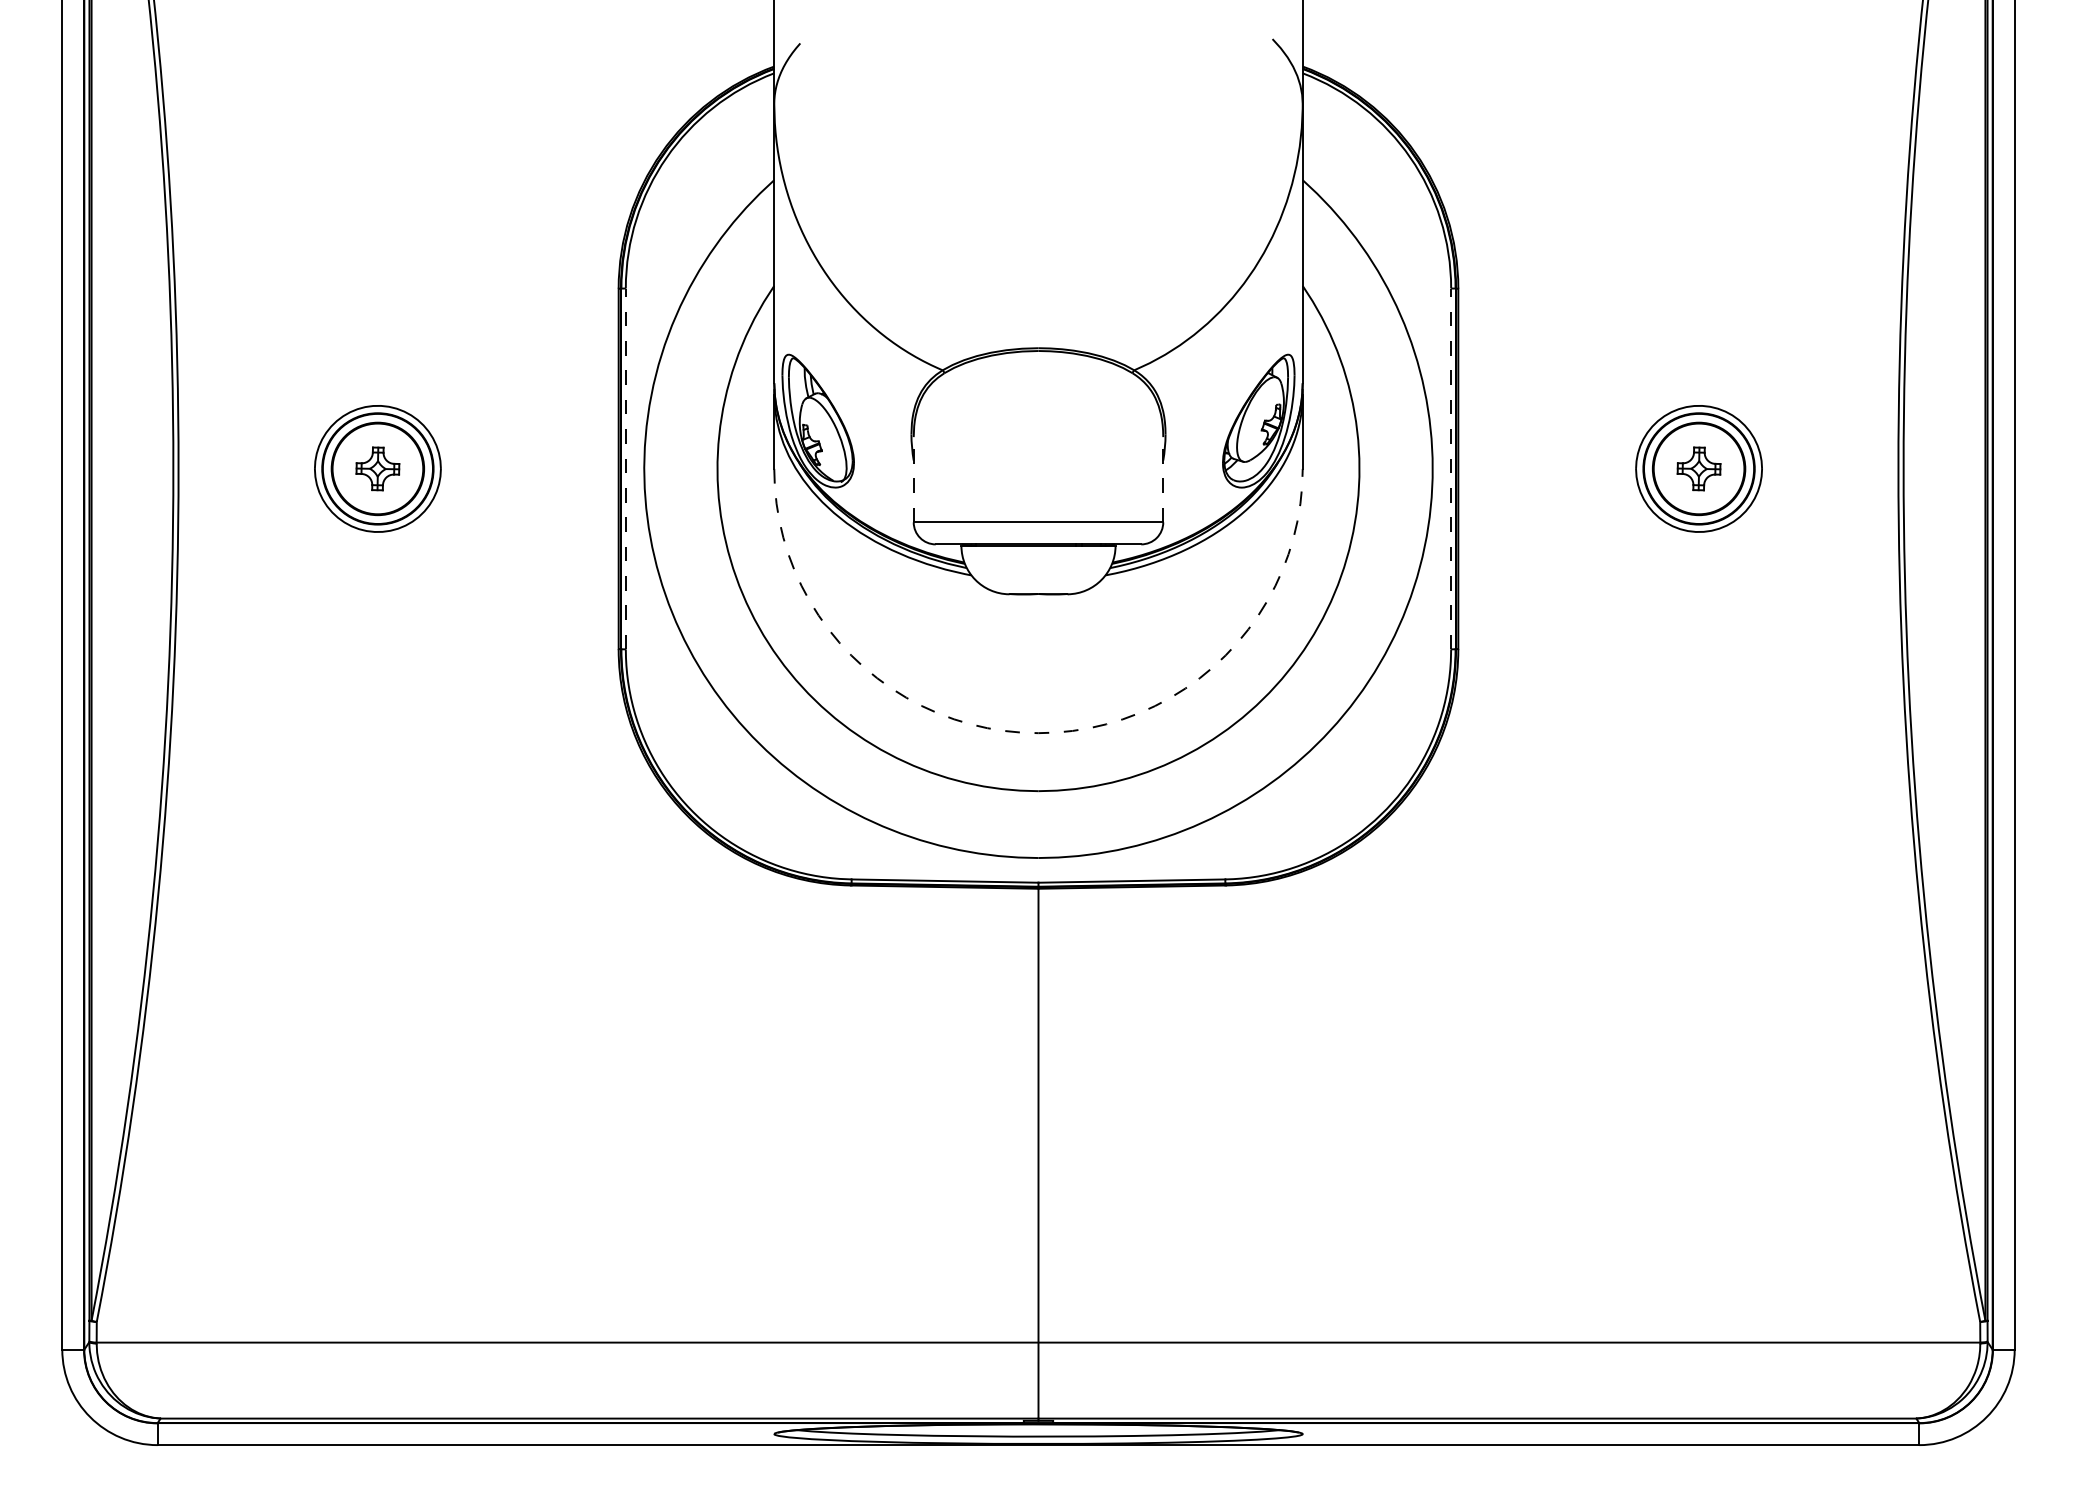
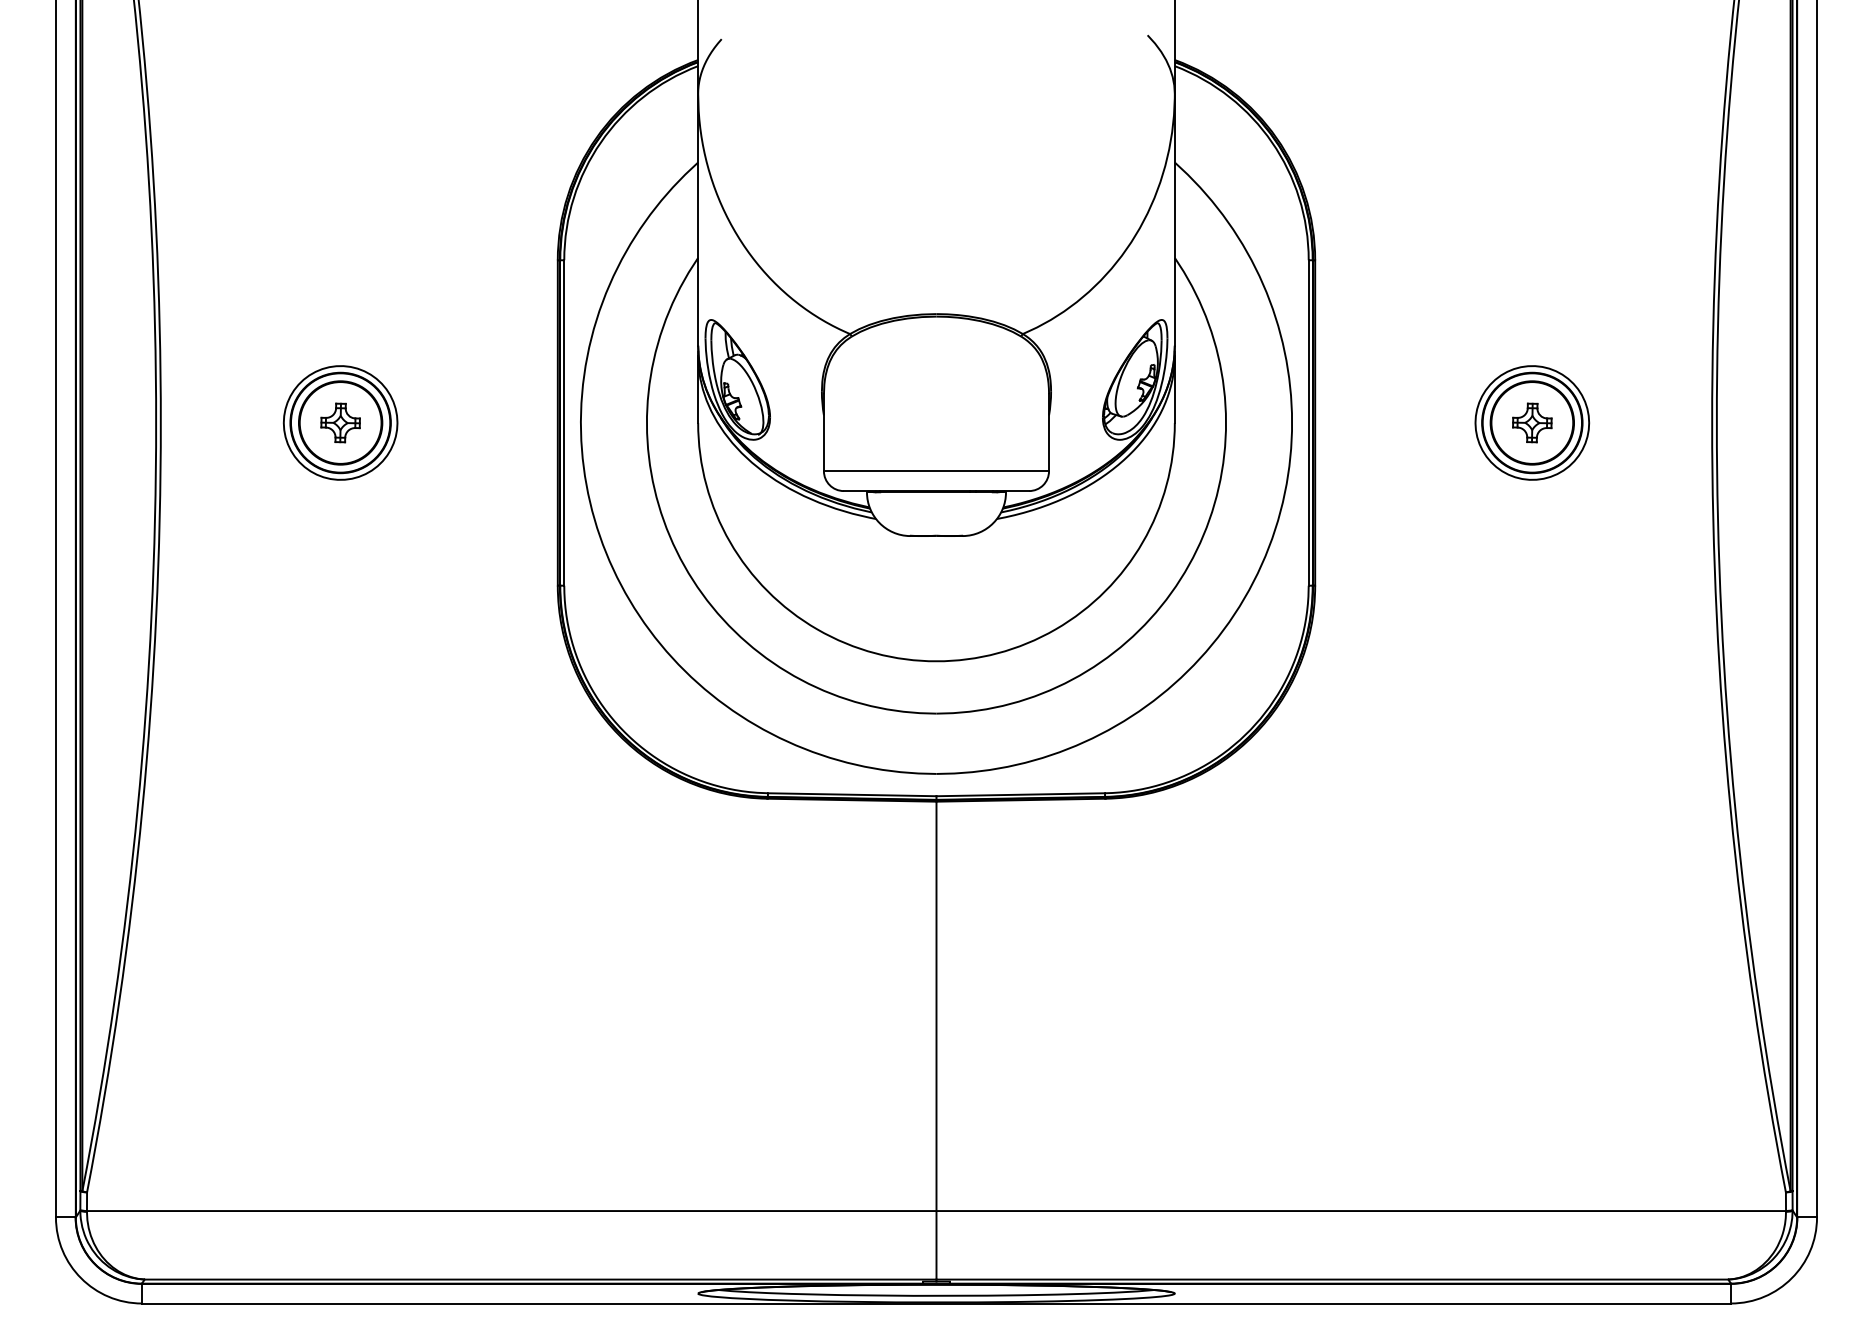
line: (625, 468) -> (563, 422), dashed -> solid
line: (1451, 468) -> (1309, 422), dashed -> solid
line: (913, 479) -> (823, 432), dashed -> solid
line: (1163, 479) -> (1049, 432), dashed -> solid
arc: (1038, 733) -> (936, 661), dashed -> solid

